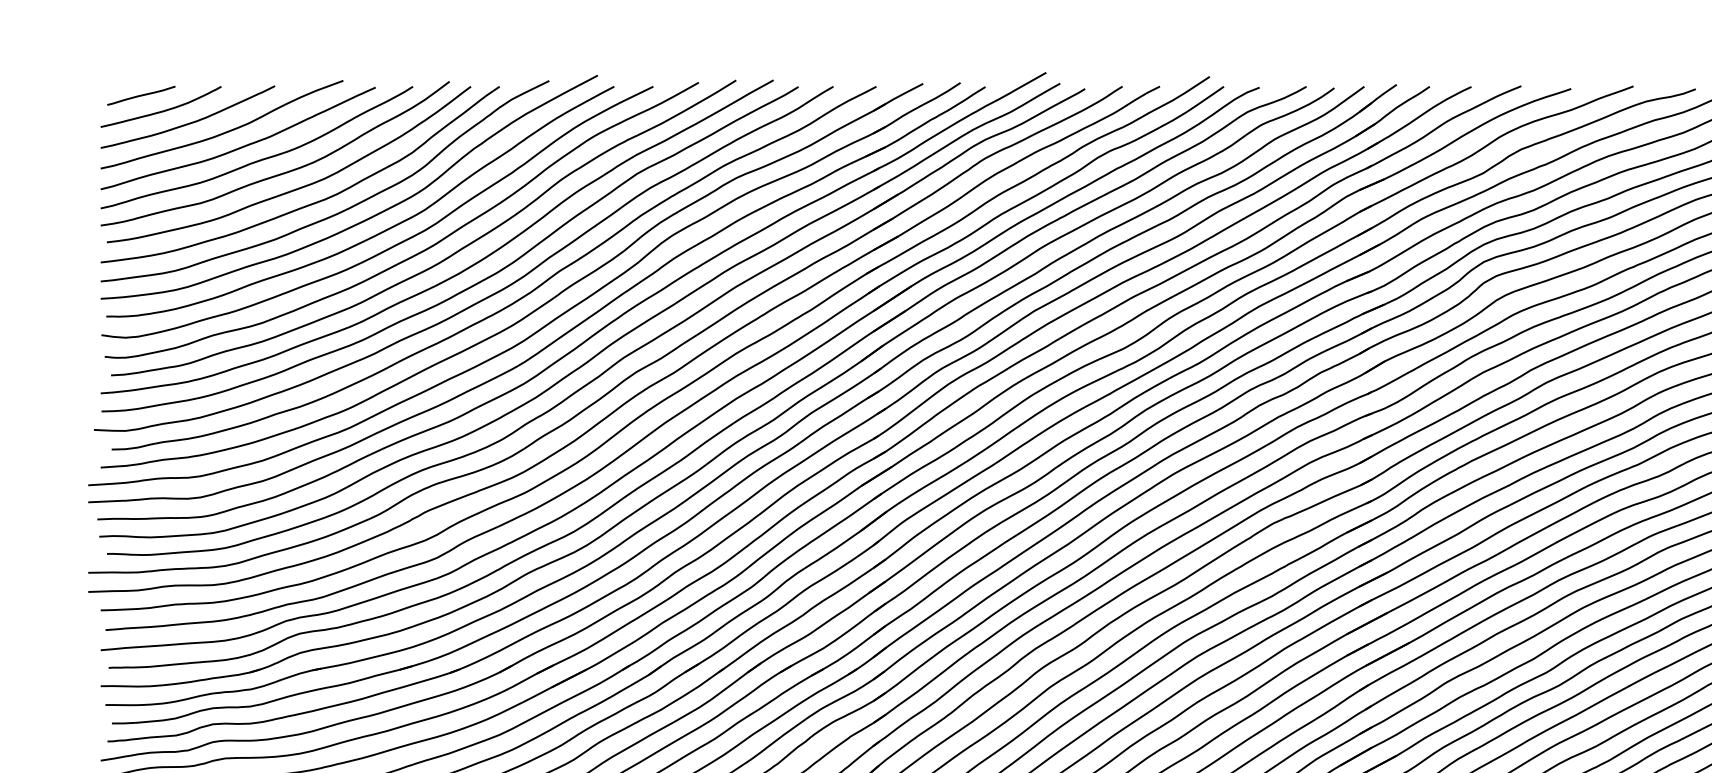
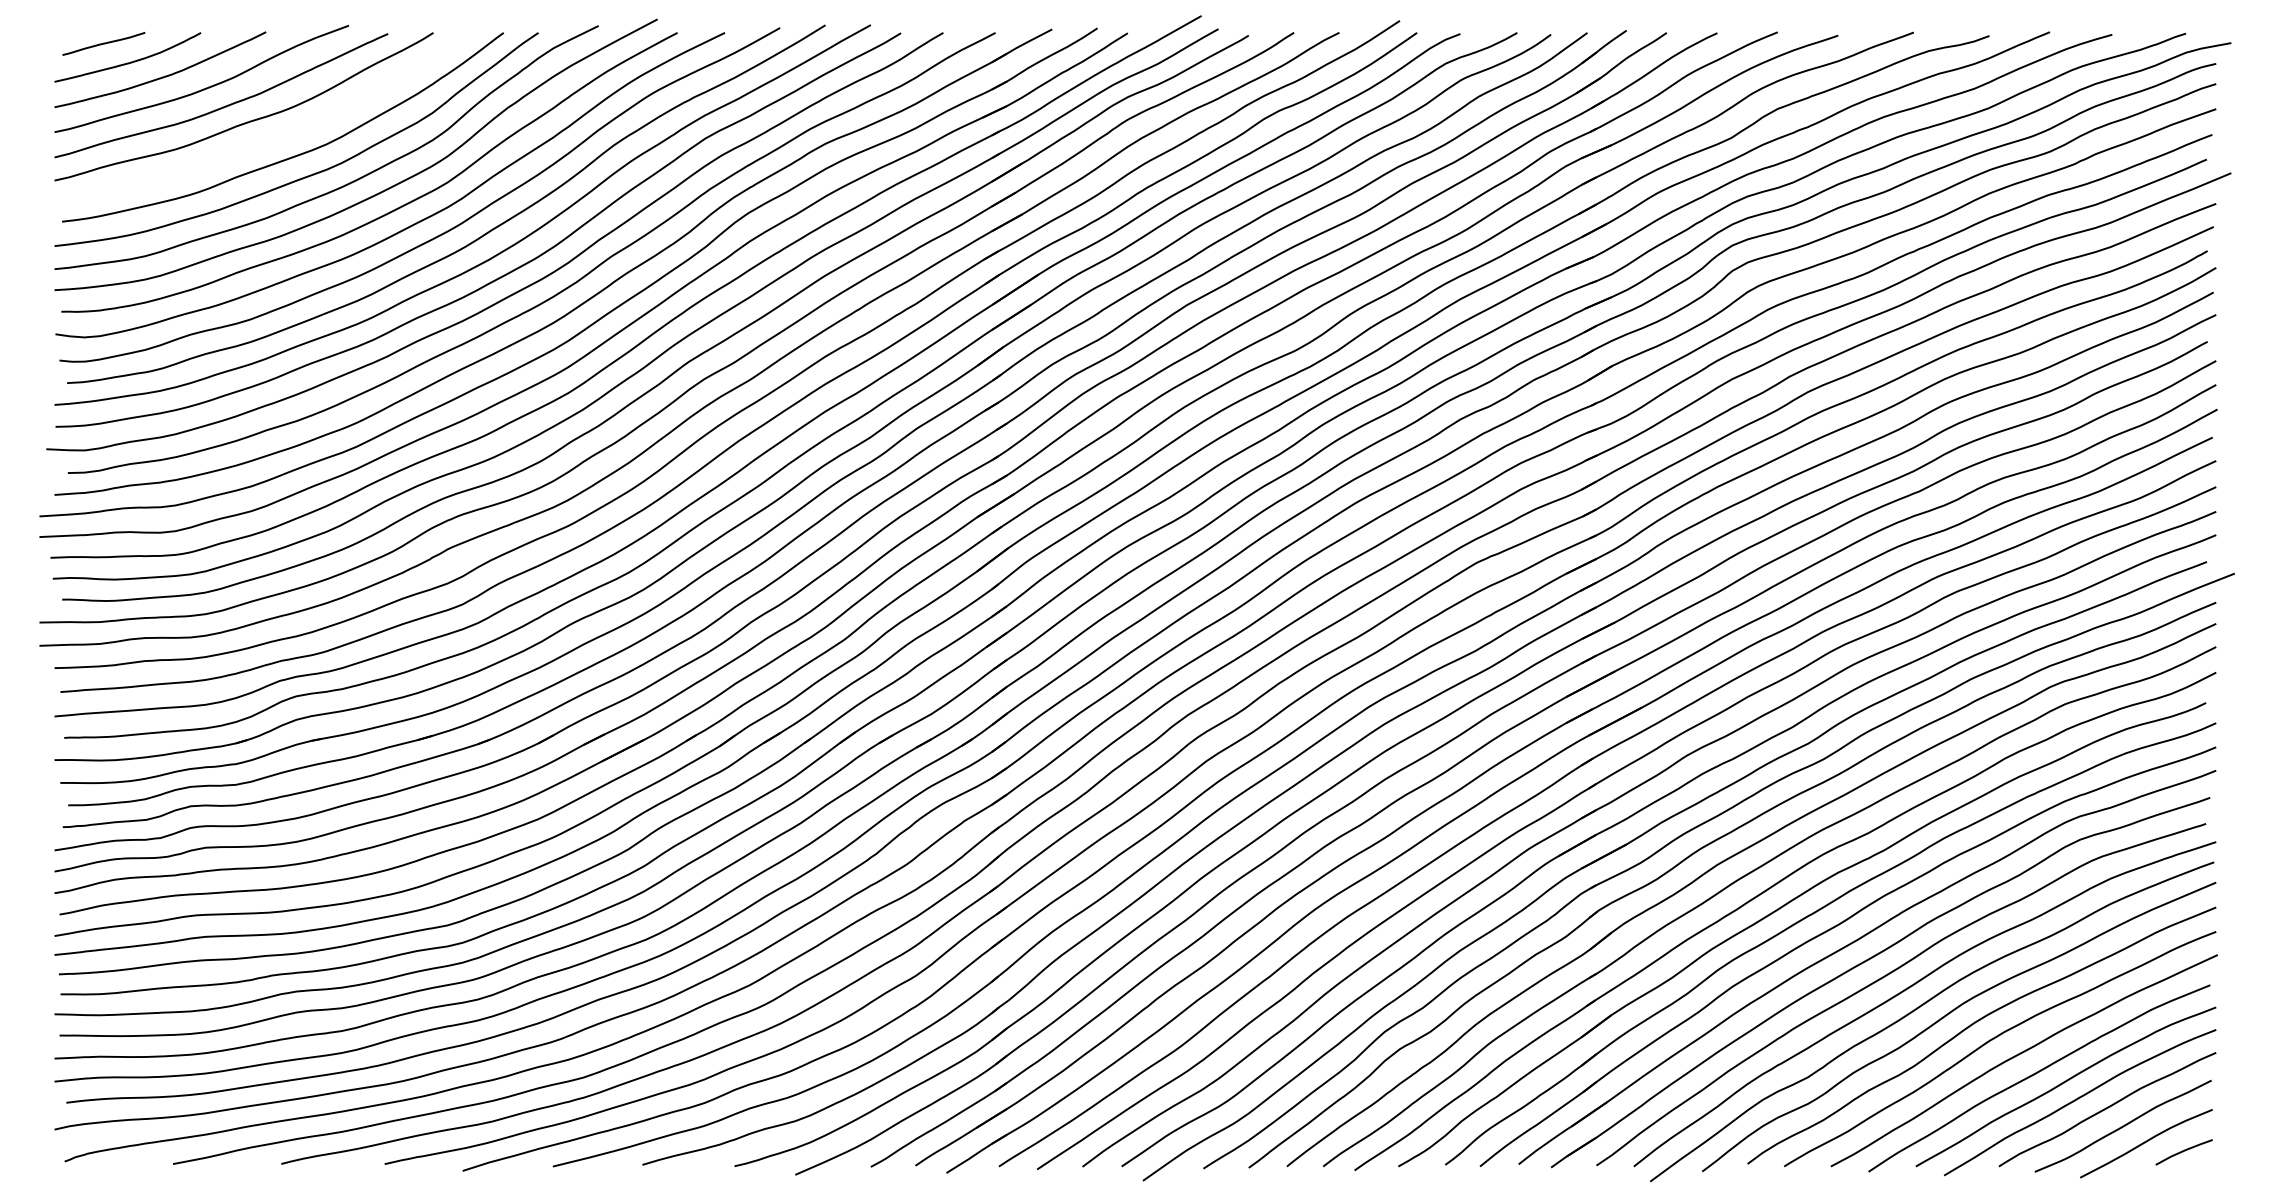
curve: (282, 172) -> (274, 137), removed

